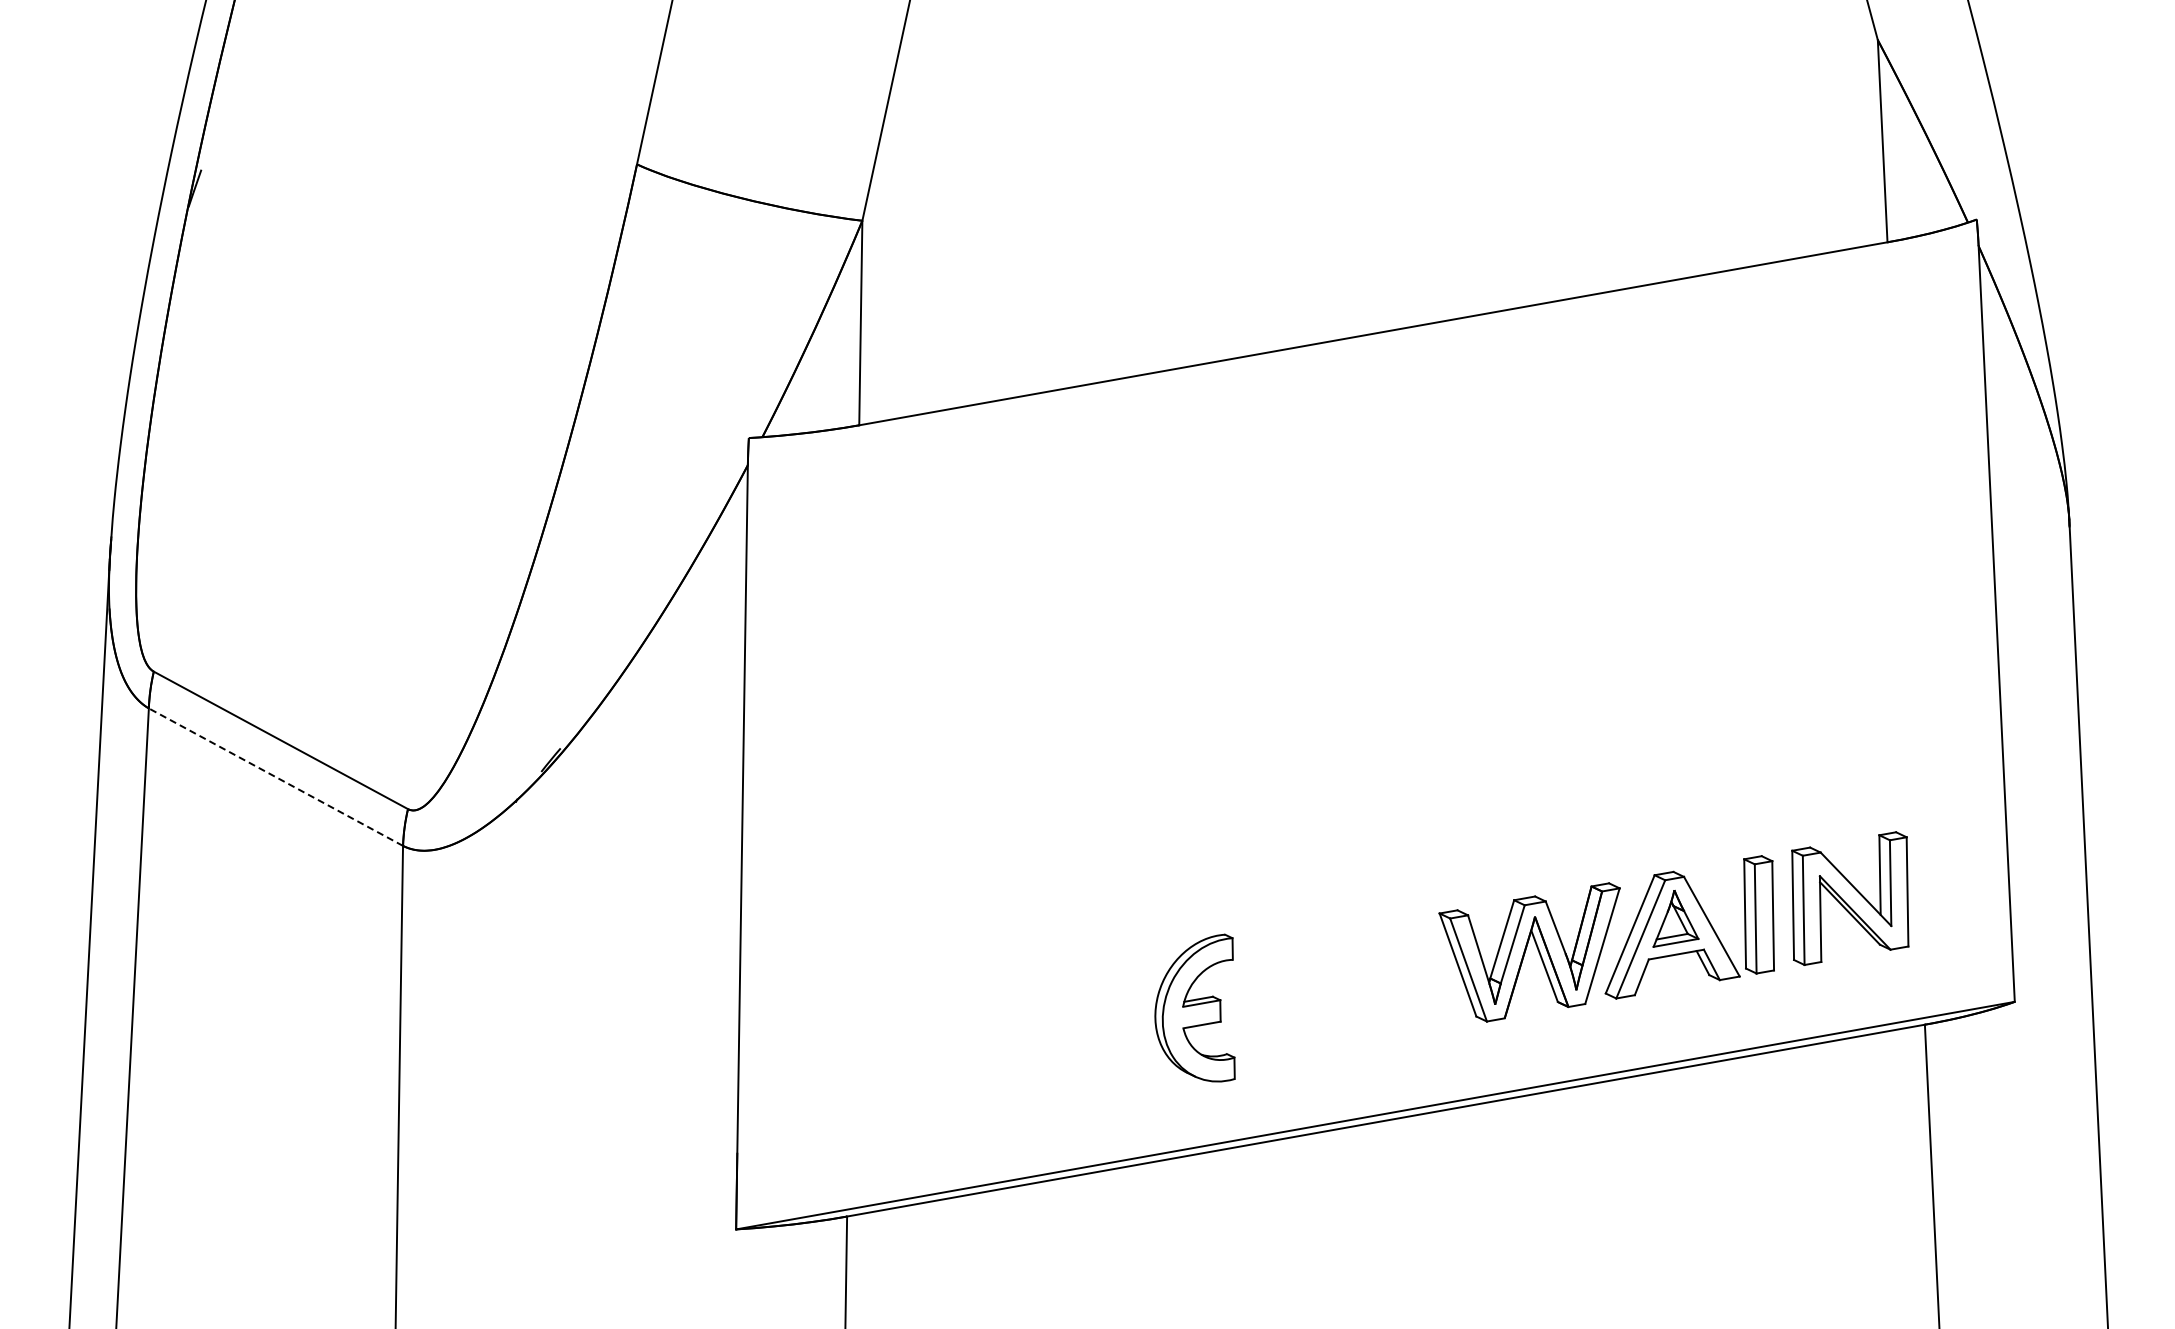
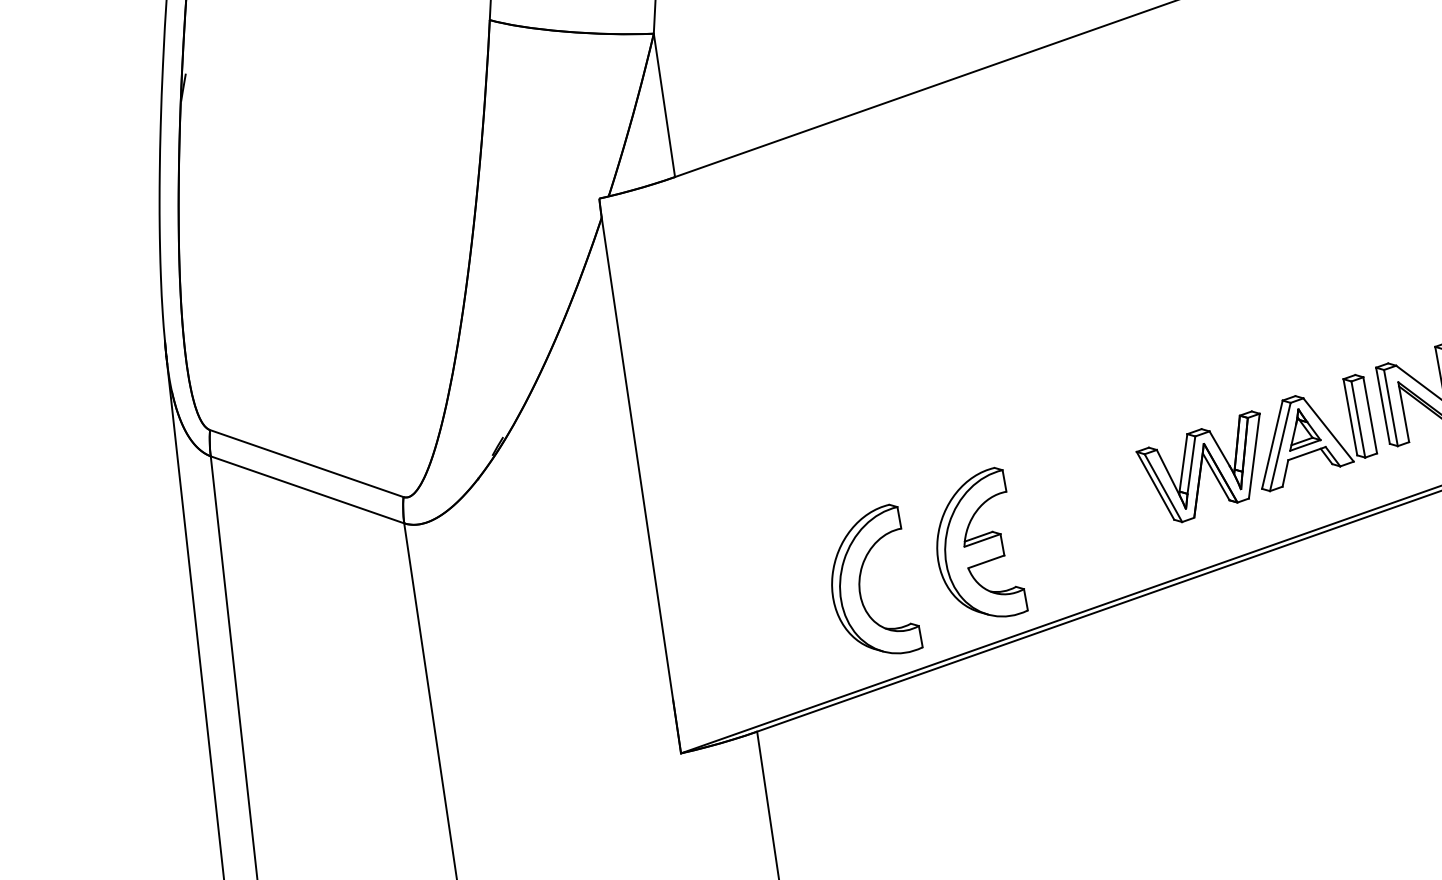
line: (275, 776) -> (307, 489), dashed -> solid
part: (1194, 1007) -> (976, 545), size x1.43
part: (1024, 1033) -> (860, 583), added

